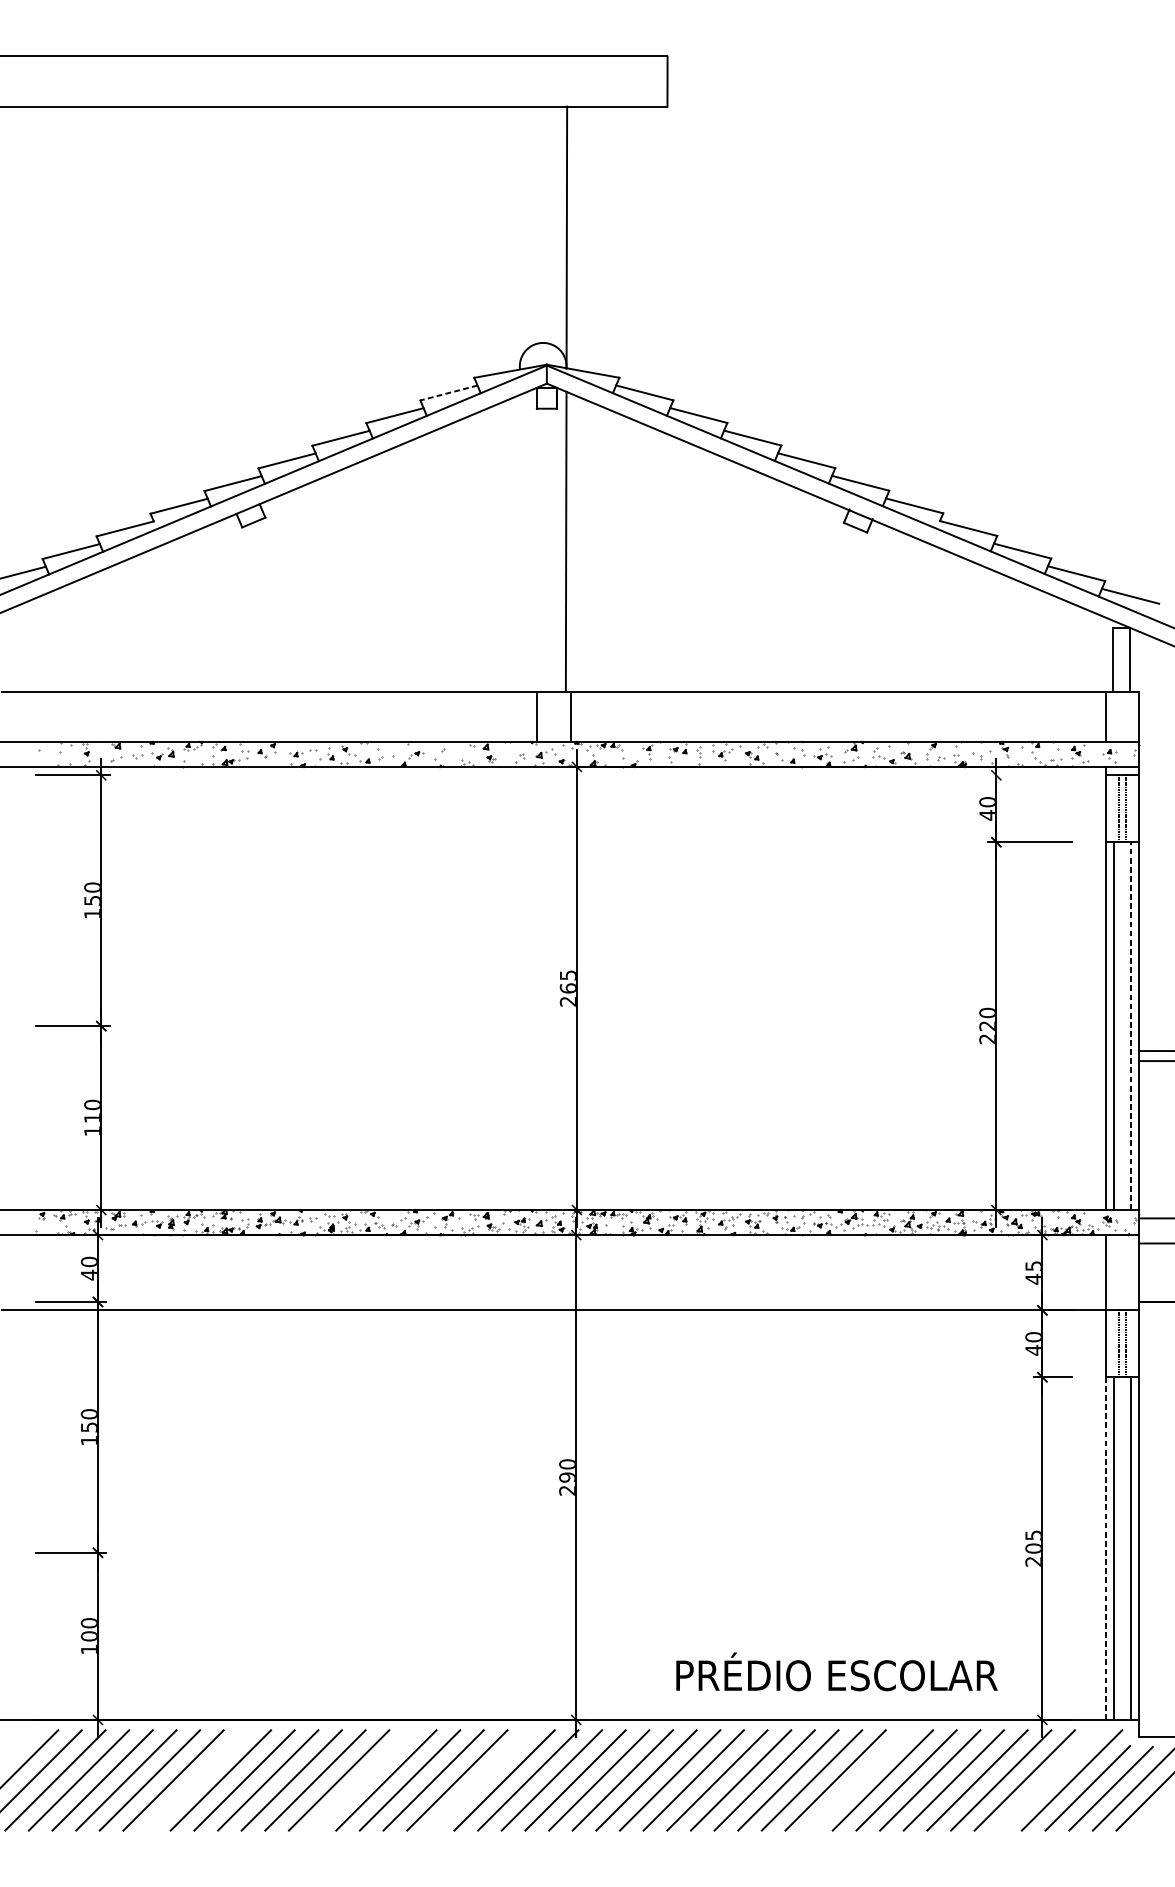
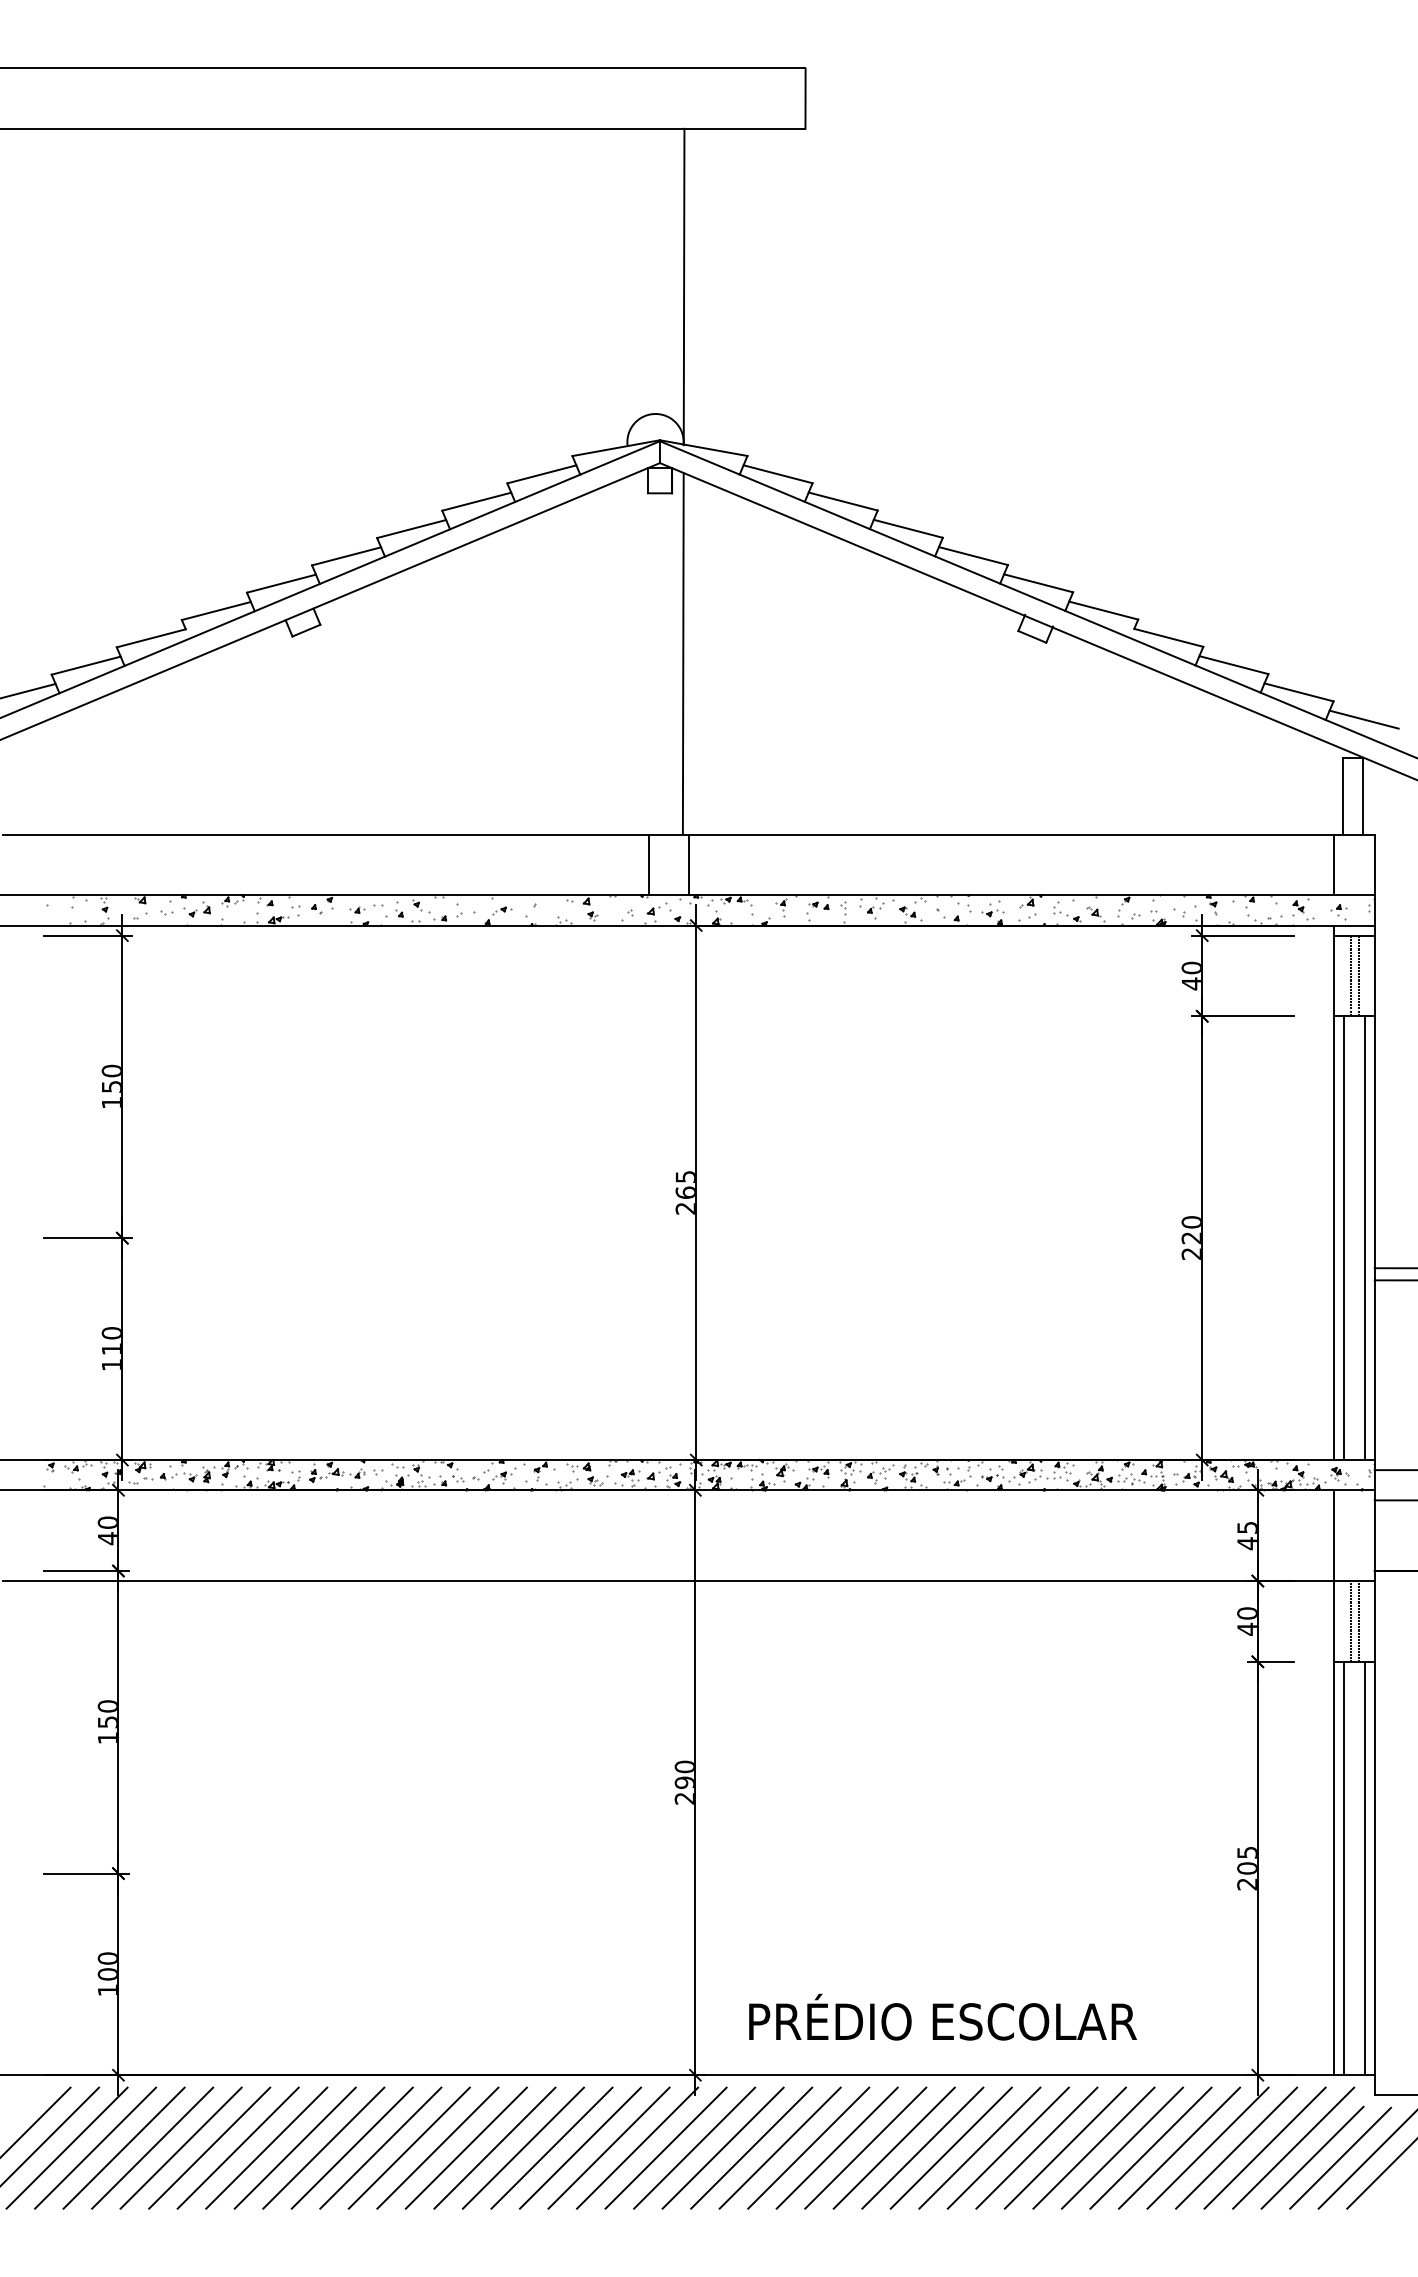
line: (448, 393) -> (541, 474), dashed -> solid
line: (1030, 775) -> (1243, 935), added
line: (1130, 1026) -> (1364, 1238), dashed -> solid
line: (1105, 1548) -> (1334, 1868), dashed -> solid
text: (836, 1671) -> (942, 2016), moved
line: (196, 1779) -> (237, 2147), added
line: (362, 1779) -> (437, 2147), added
line: (480, 1779) -> (580, 2147), added
line: (858, 1779) -> (1036, 2147), added
line: (1047, 1779) -> (1264, 2147), added

